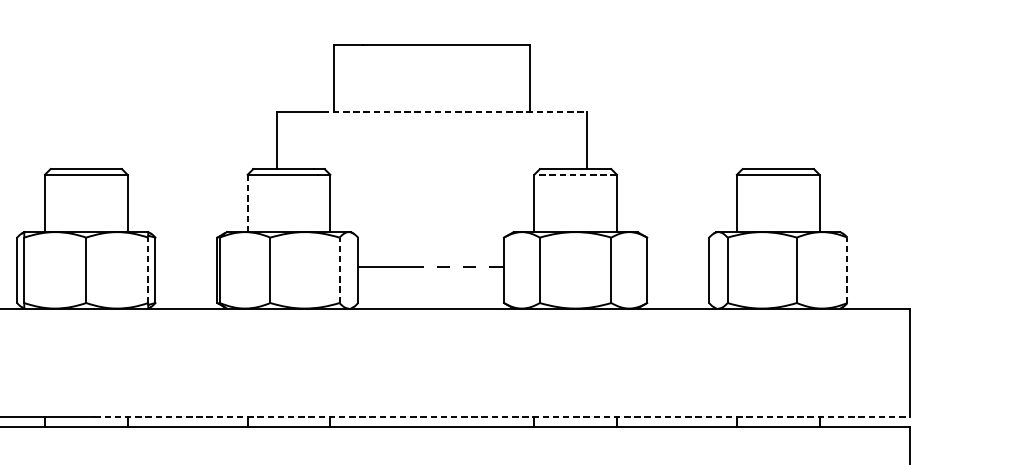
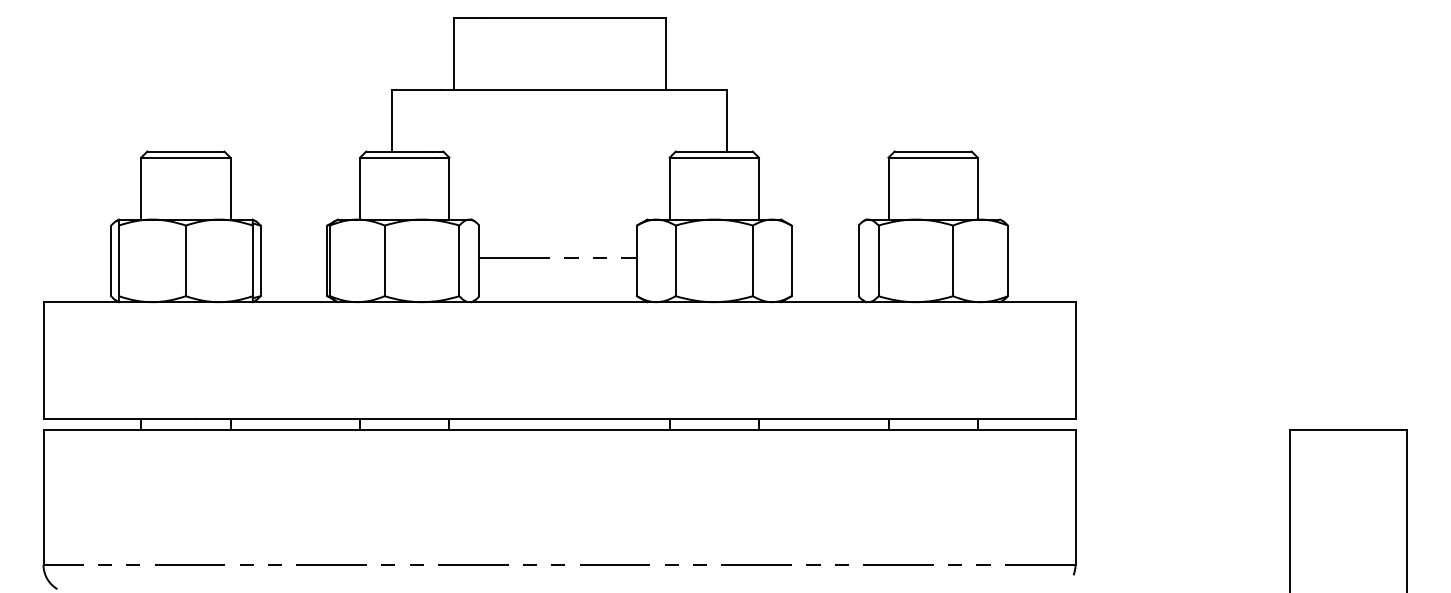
line: (455, 112) -> (584, 90), dashed -> solid
line: (575, 174) -> (714, 157), dashed -> solid
line: (247, 203) -> (360, 188), dashed -> solid
line: (147, 269) -> (252, 260), dashed -> solid
line: (339, 269) -> (459, 260), dashed -> solid
line: (847, 269) -> (1007, 260), dashed -> solid
line: (502, 417) -> (635, 419), dashed -> solid

